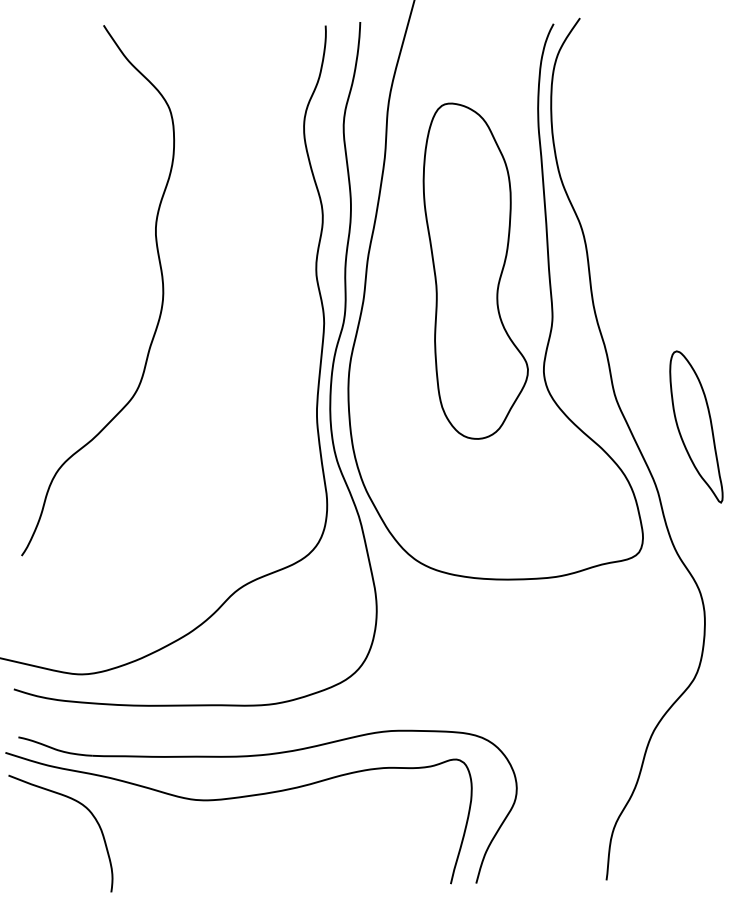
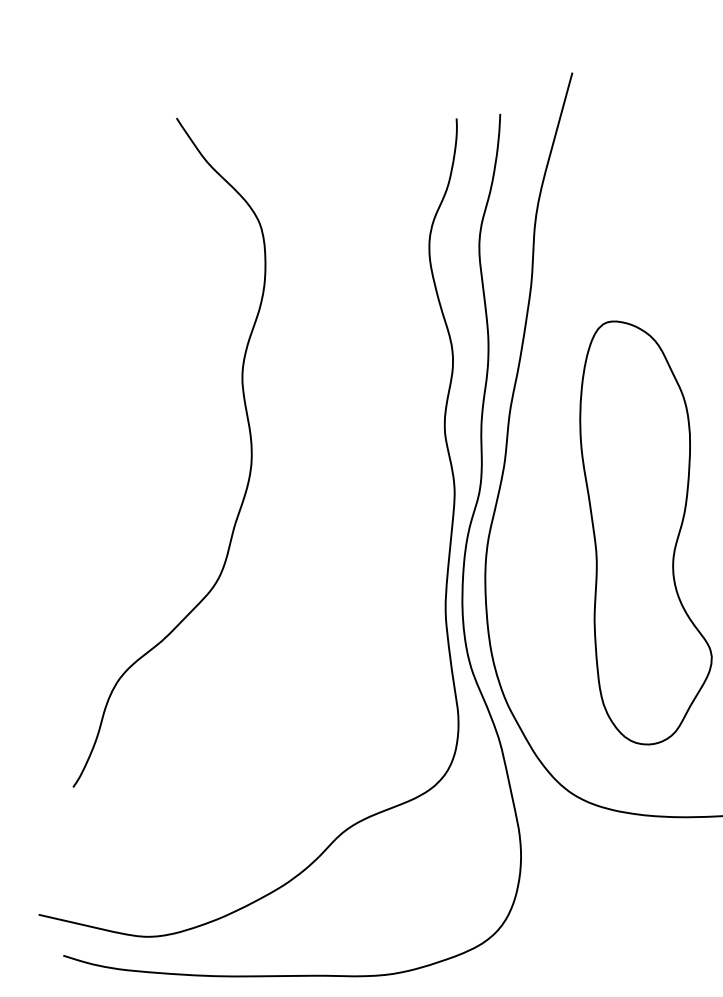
part: (475, 270) -> (645, 532), moved

